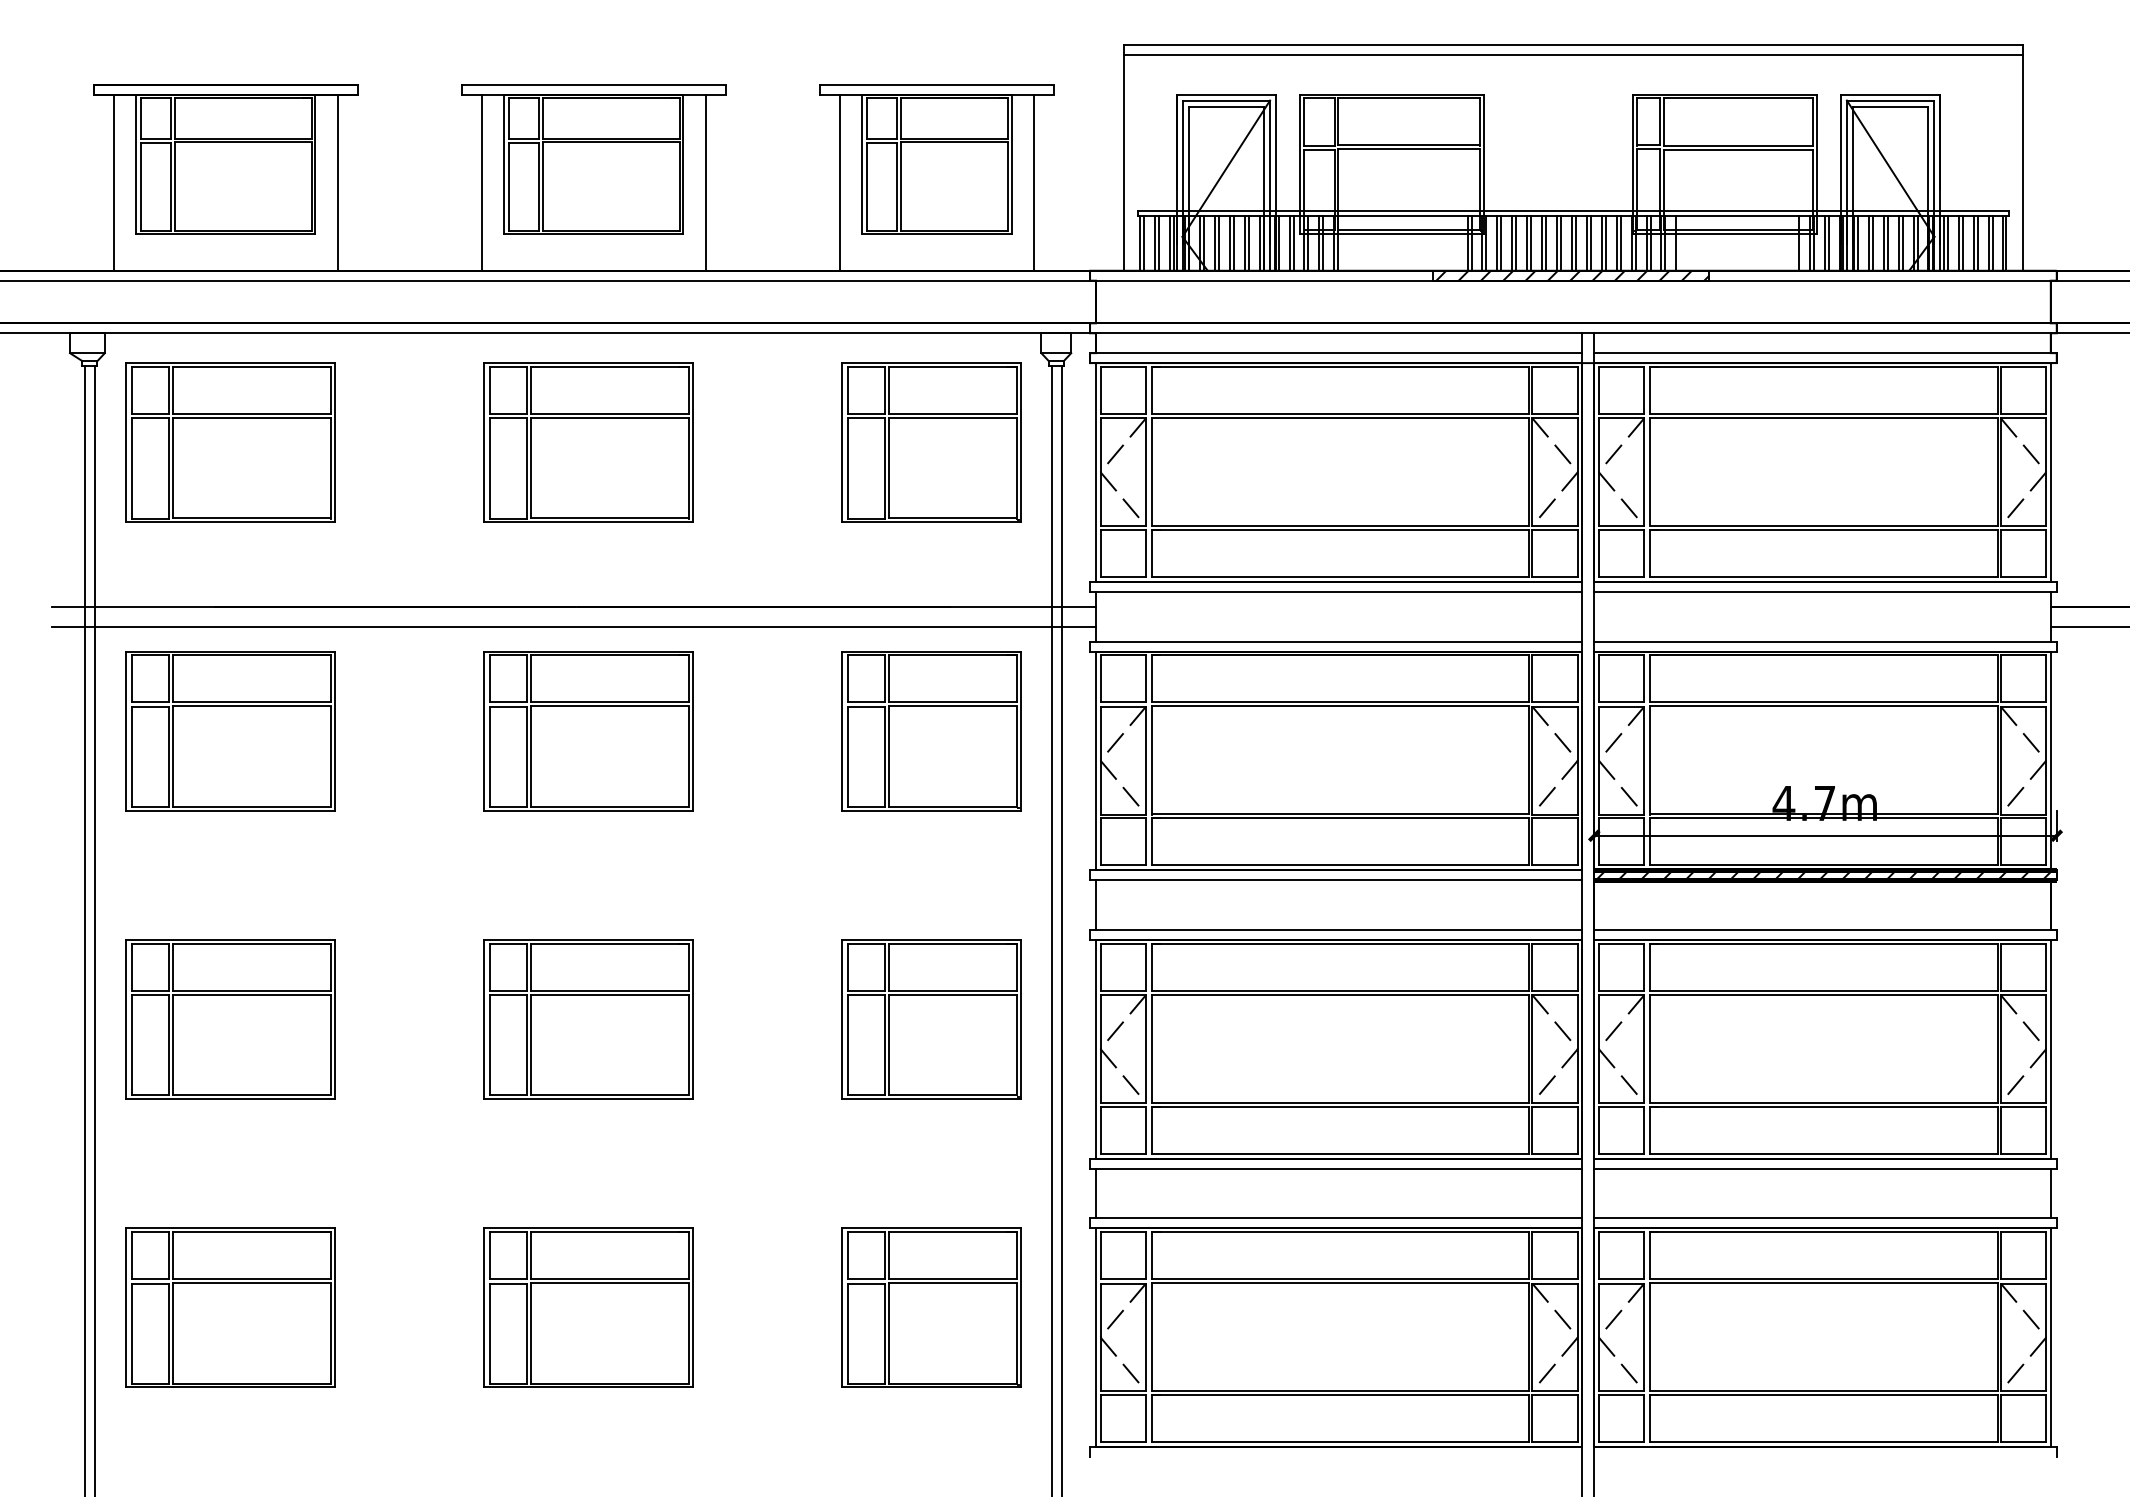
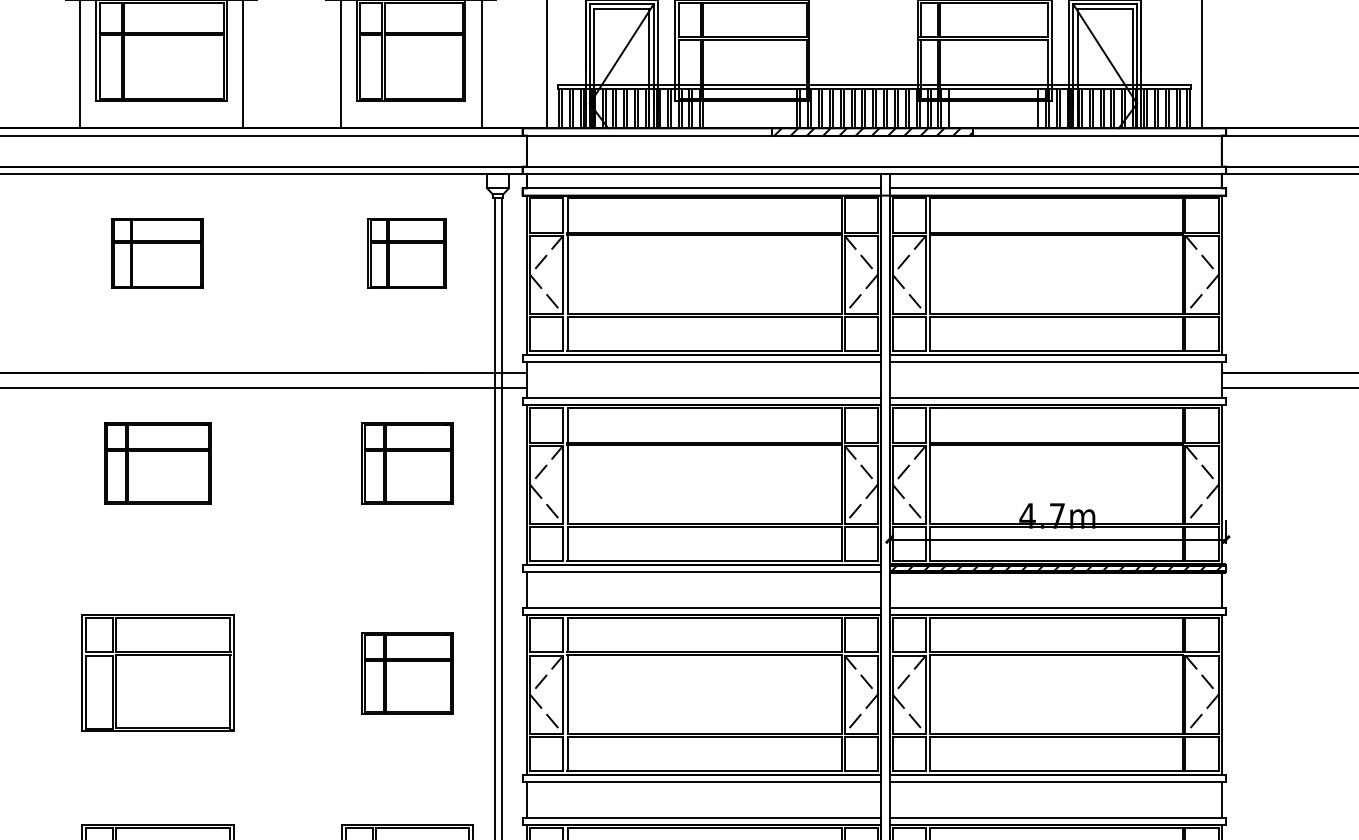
part: (588, 442) -> (157, 253), size x0.6
part: (931, 442) -> (407, 253), size x0.6
part: (588, 731) -> (157, 463), size x0.7
part: (931, 731) -> (407, 463), size x0.7
part: (931, 1019) -> (407, 673), size x0.7

